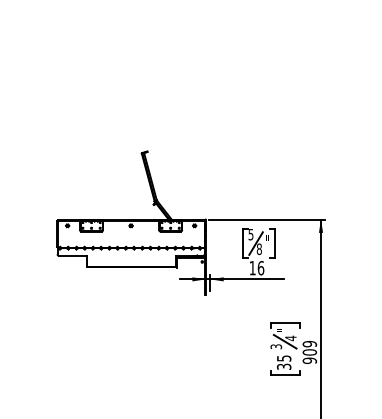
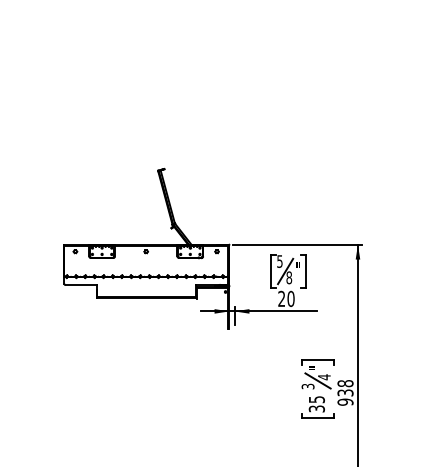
text: (256, 268) -> (286, 299), 16 -> 20
text: (309, 347) -> (345, 387), 909 -> 938

